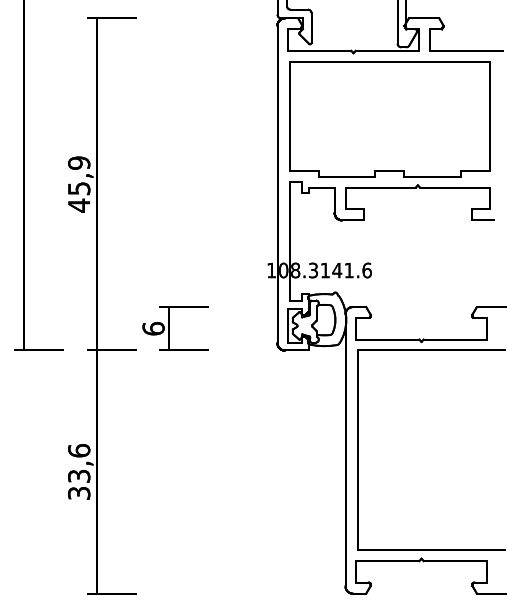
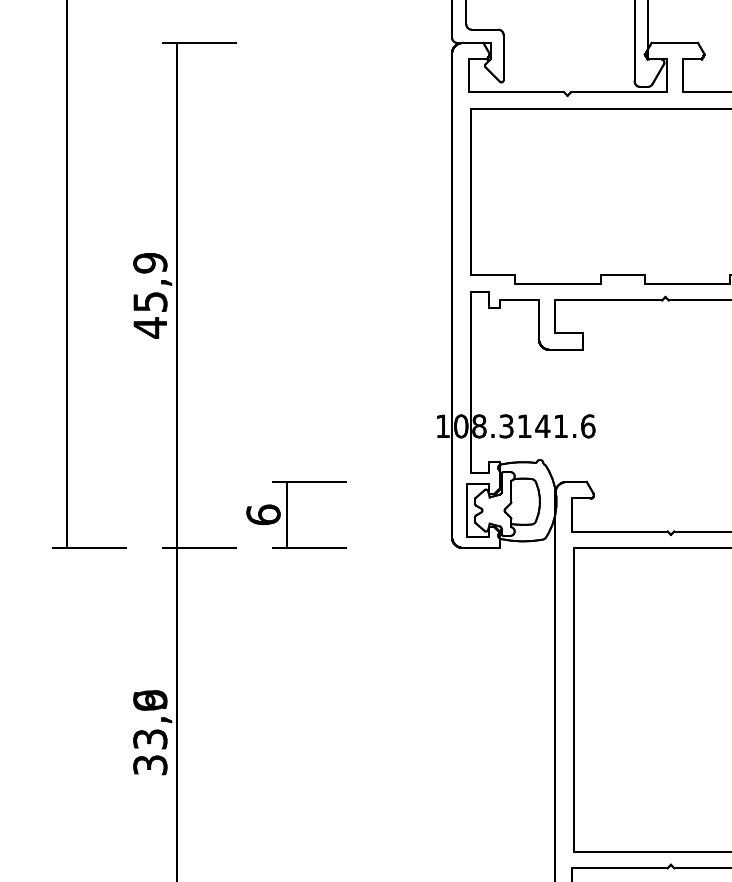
text: (79, 450) -> (150, 700), 33,6 -> 33,9

